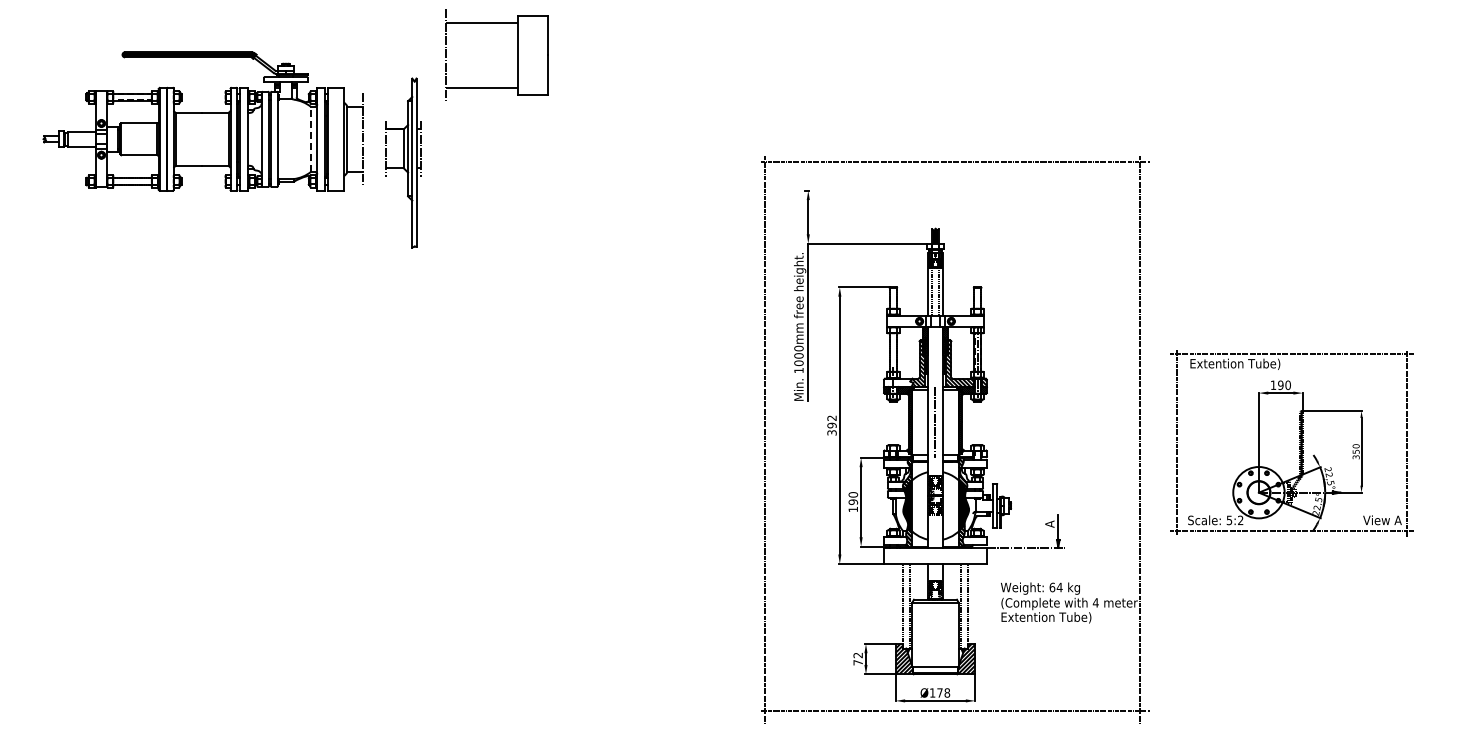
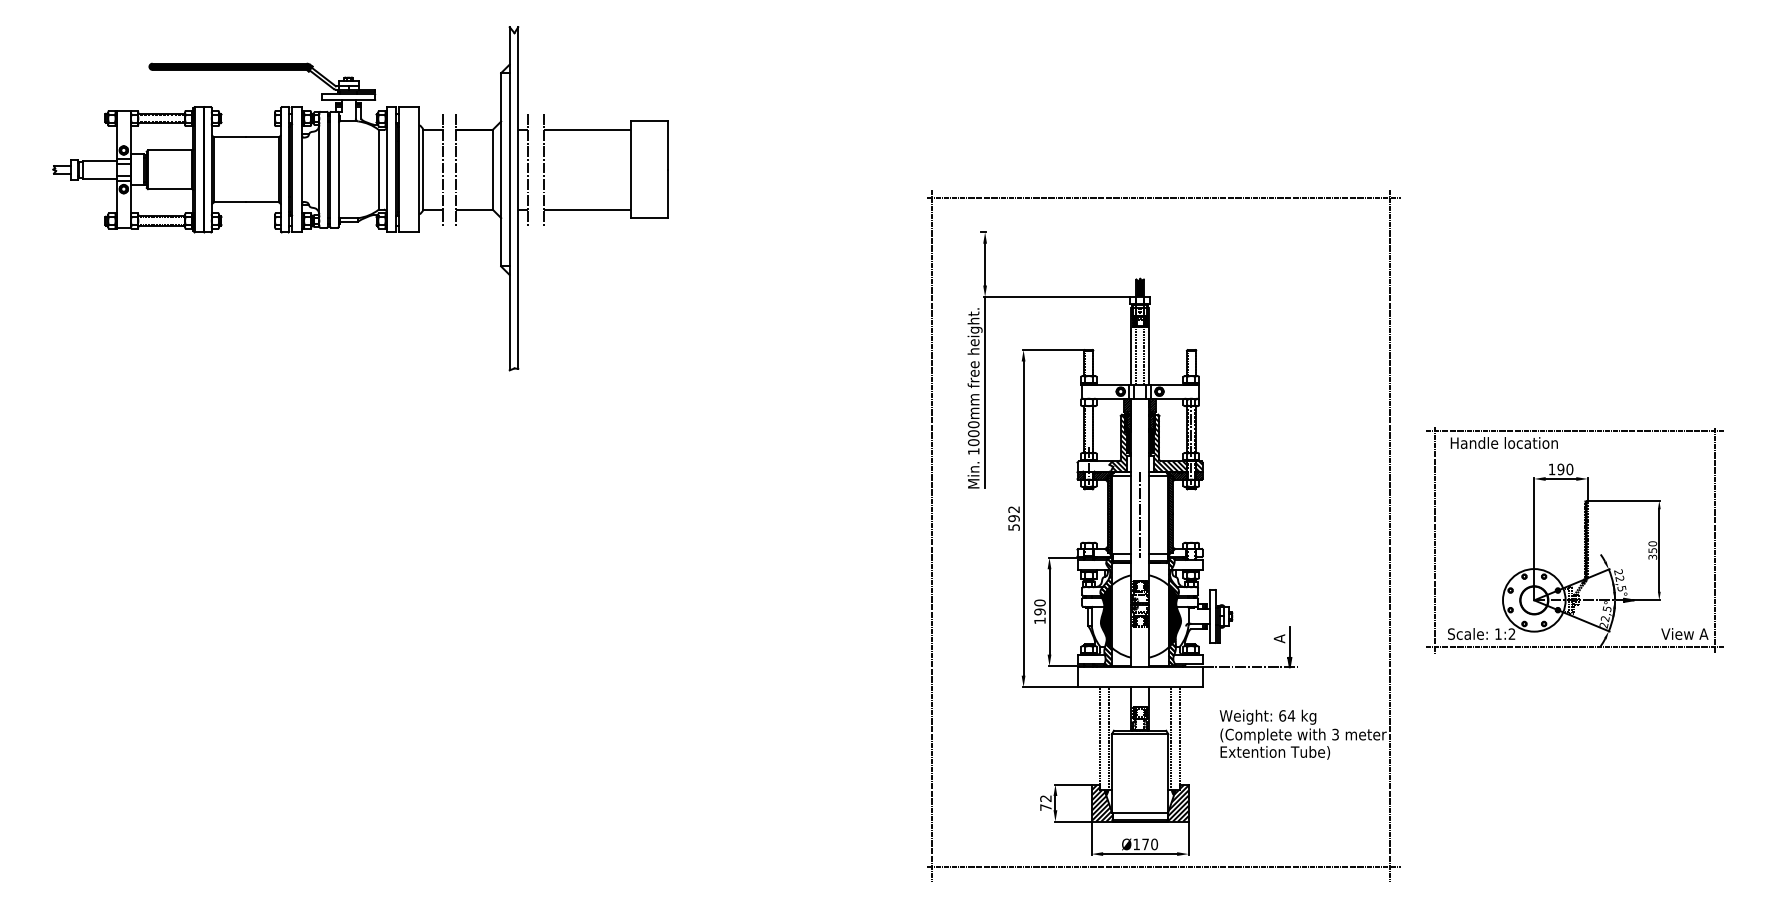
part: (517, 54) -> (630, 168), moved
line: (310, 139) -> (378, 169), dashed -> solid
part: (403, 162) -> (491, 197), size x1.67
text: (1235, 363) -> (1505, 442), Extention Tube) -> Handle location
text: (831, 432) -> (1013, 527), 392 -> 592
text: (1229, 520) -> (1498, 634), 5:2 -> 1:2
text: (1095, 602) -> (1335, 734), 4 -> 3
text: (947, 692) -> (1154, 843), Ø178 -> Ø170

